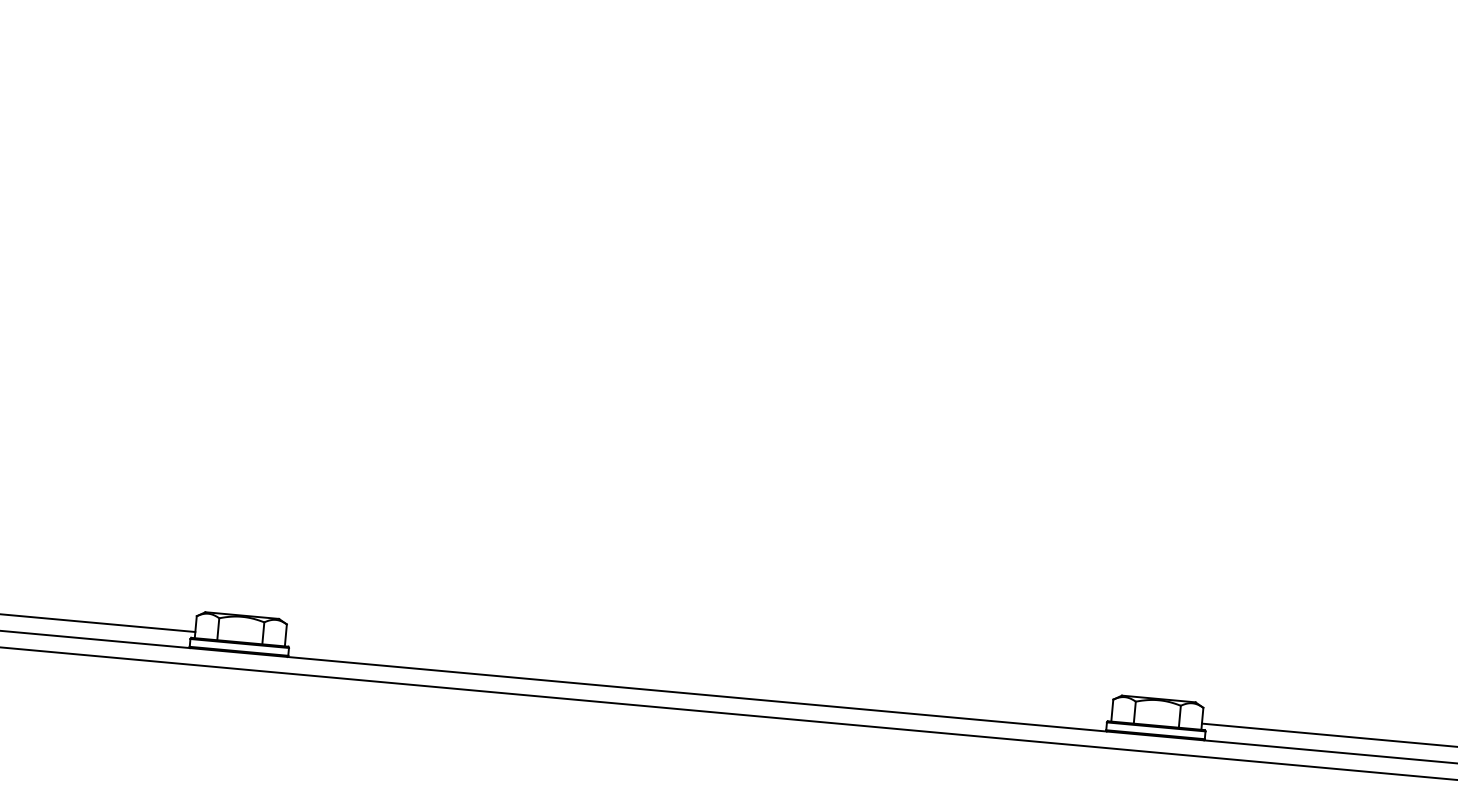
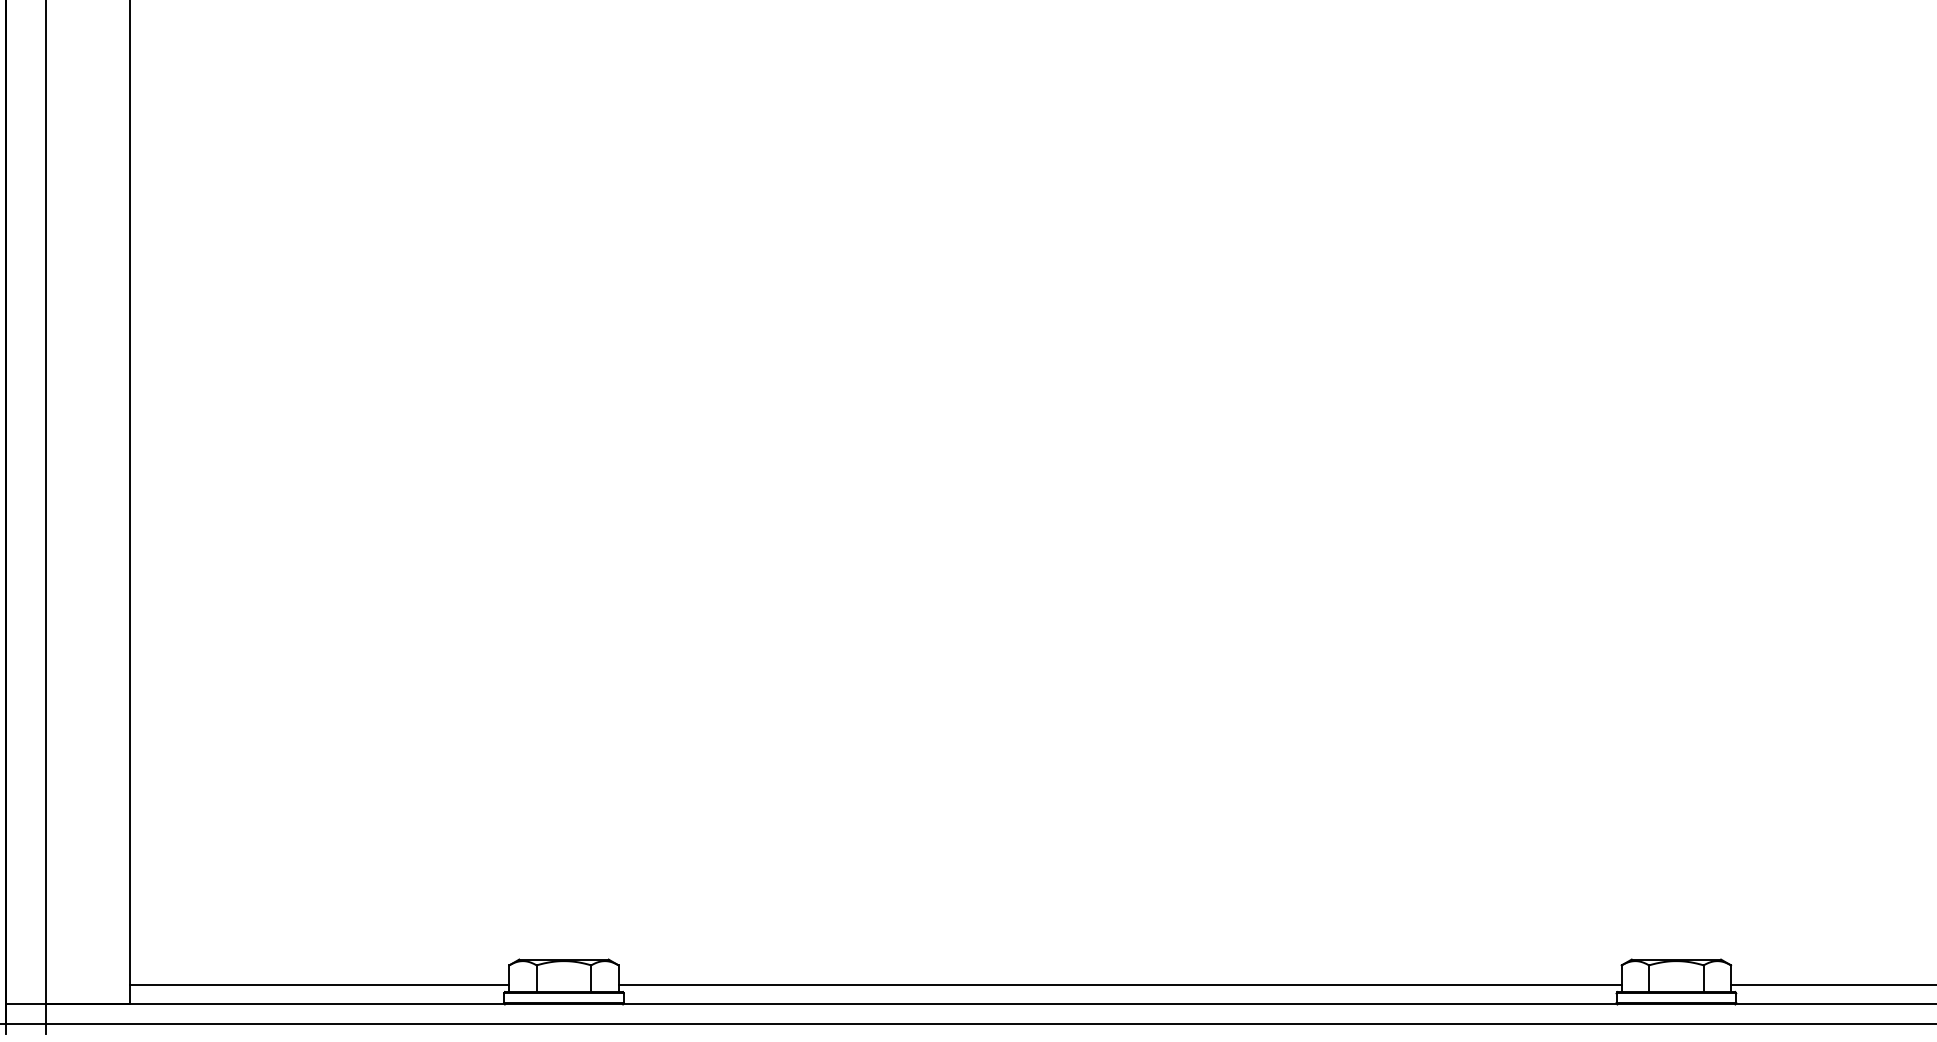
line: (698, 677) -> (1119, 984), added

